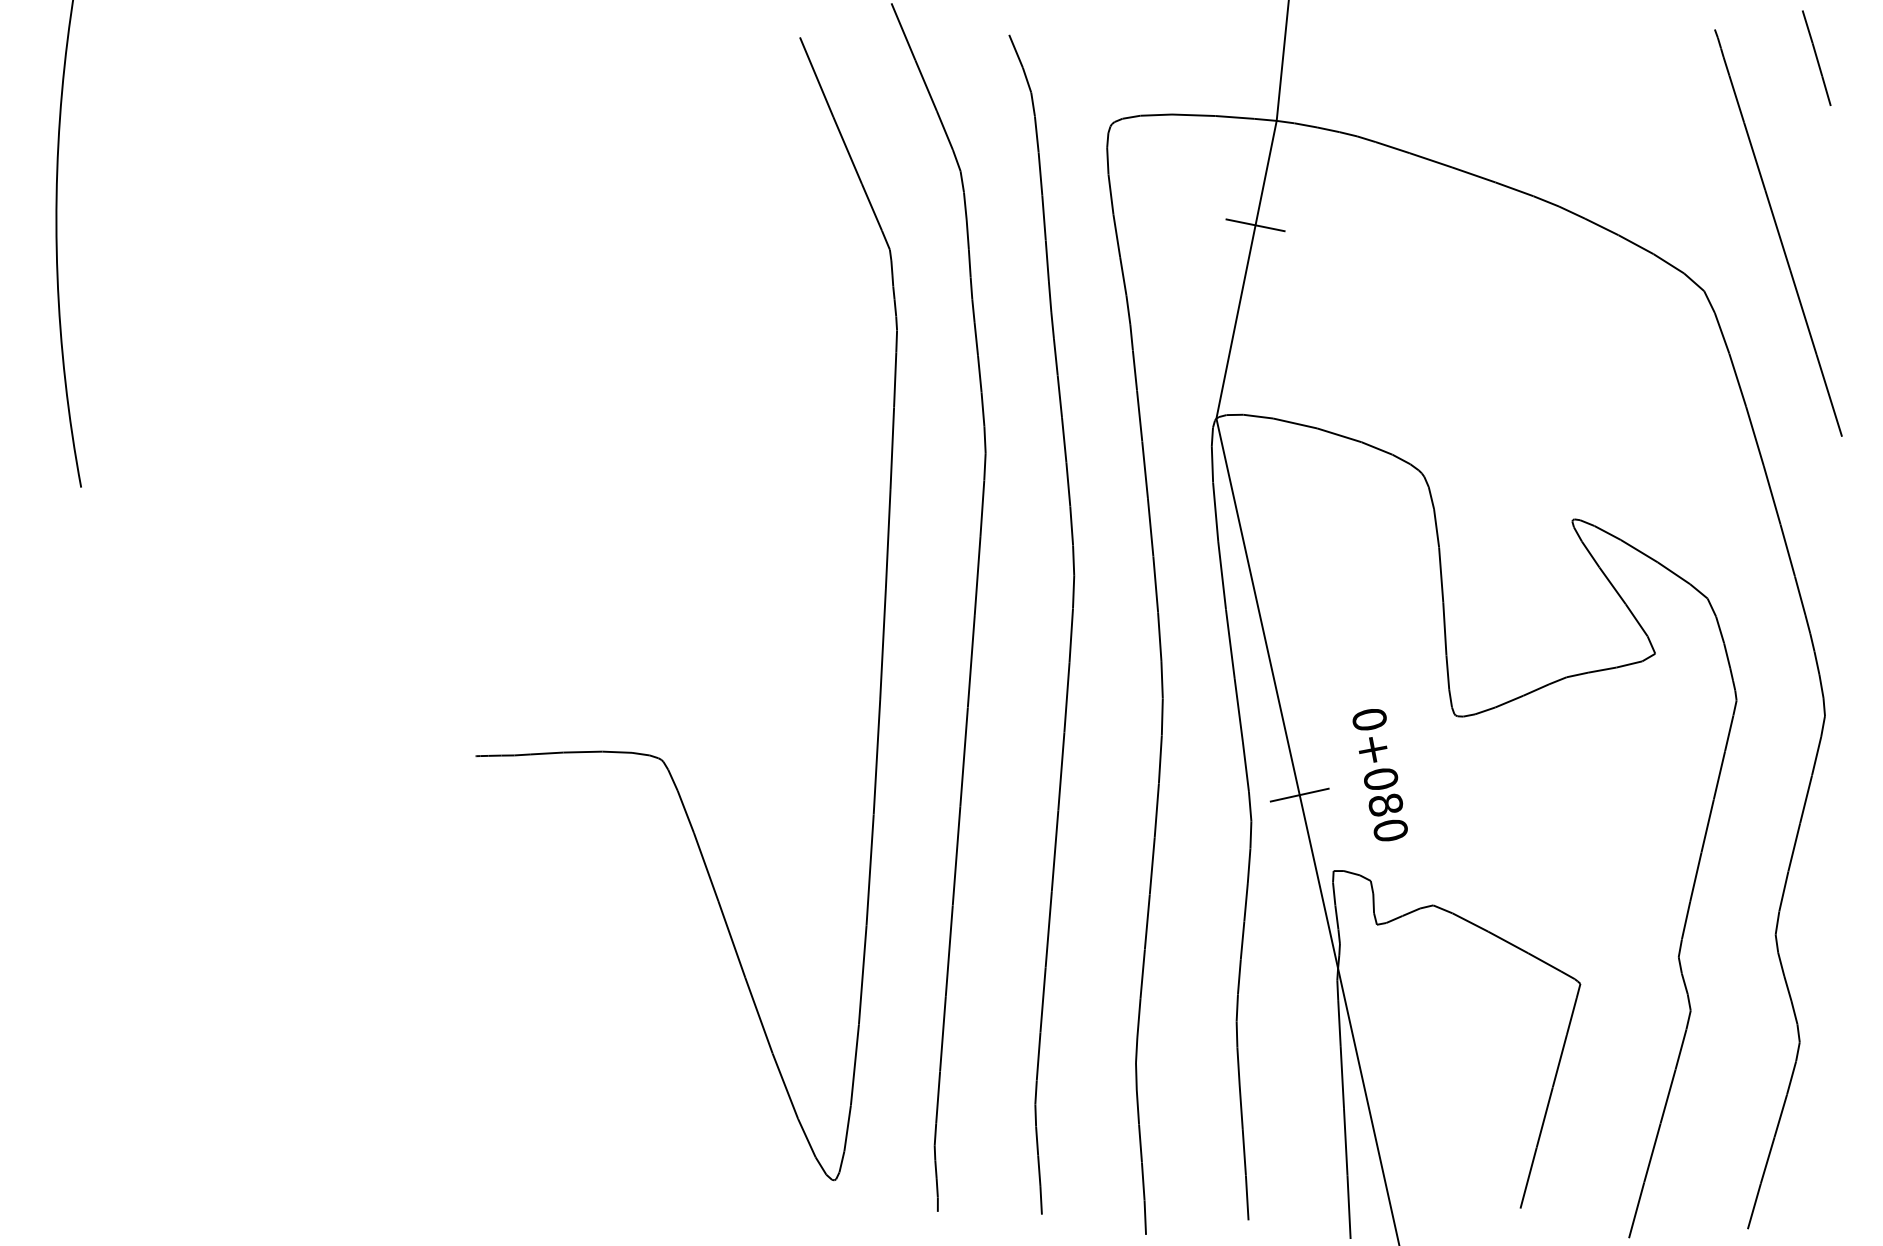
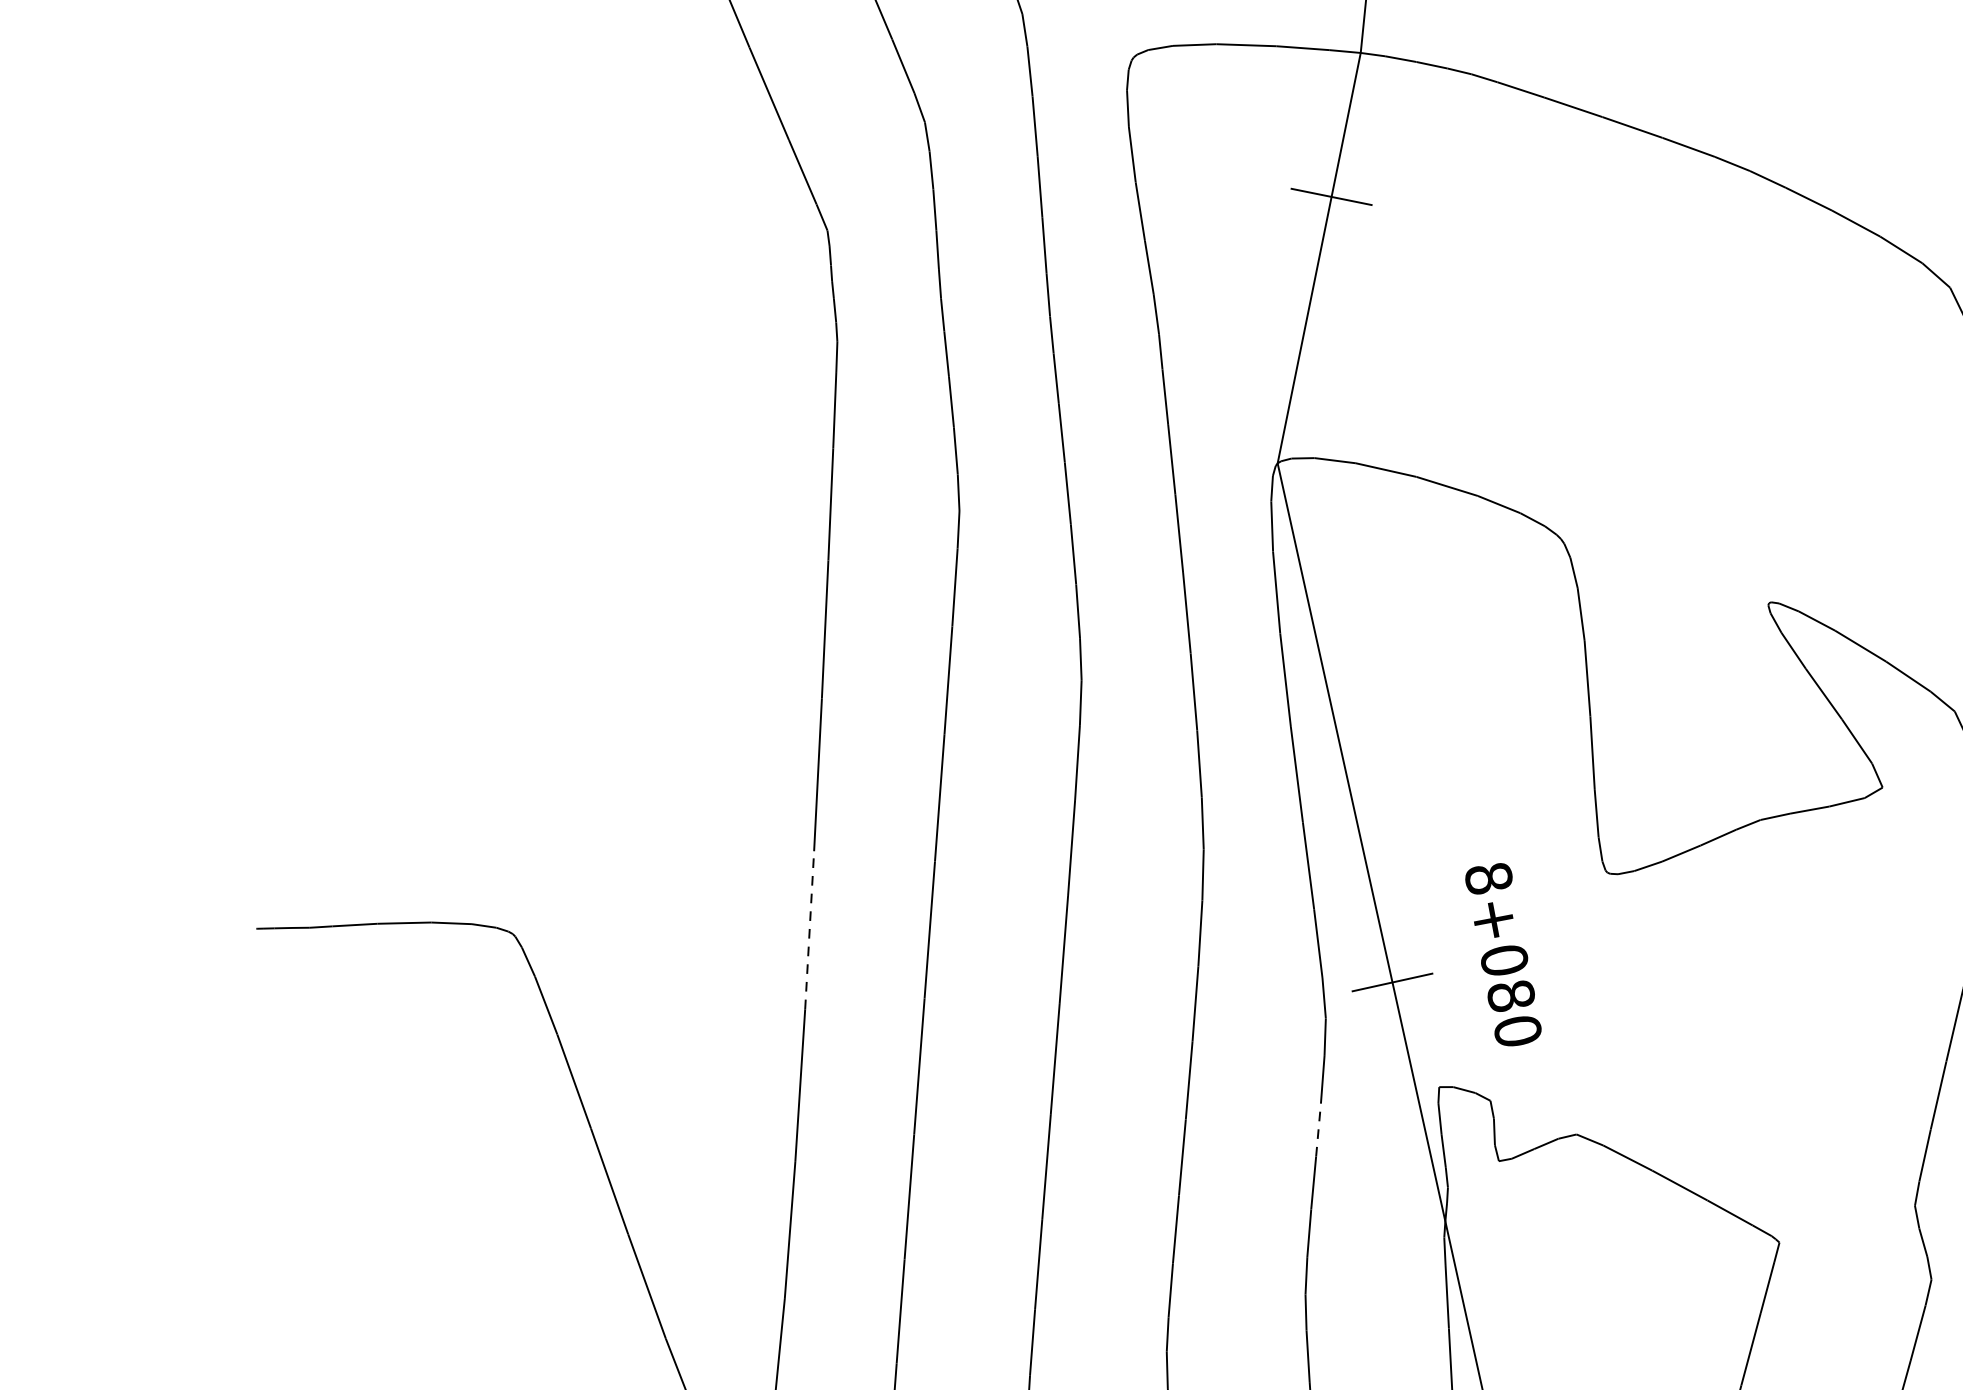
text: (1369, 719) -> (1488, 878), 0+080 -> 8+080
line: (876, 756) -> (809, 929), solid -> dashed
line: (1246, 901) -> (1319, 1129), solid -> dashed

